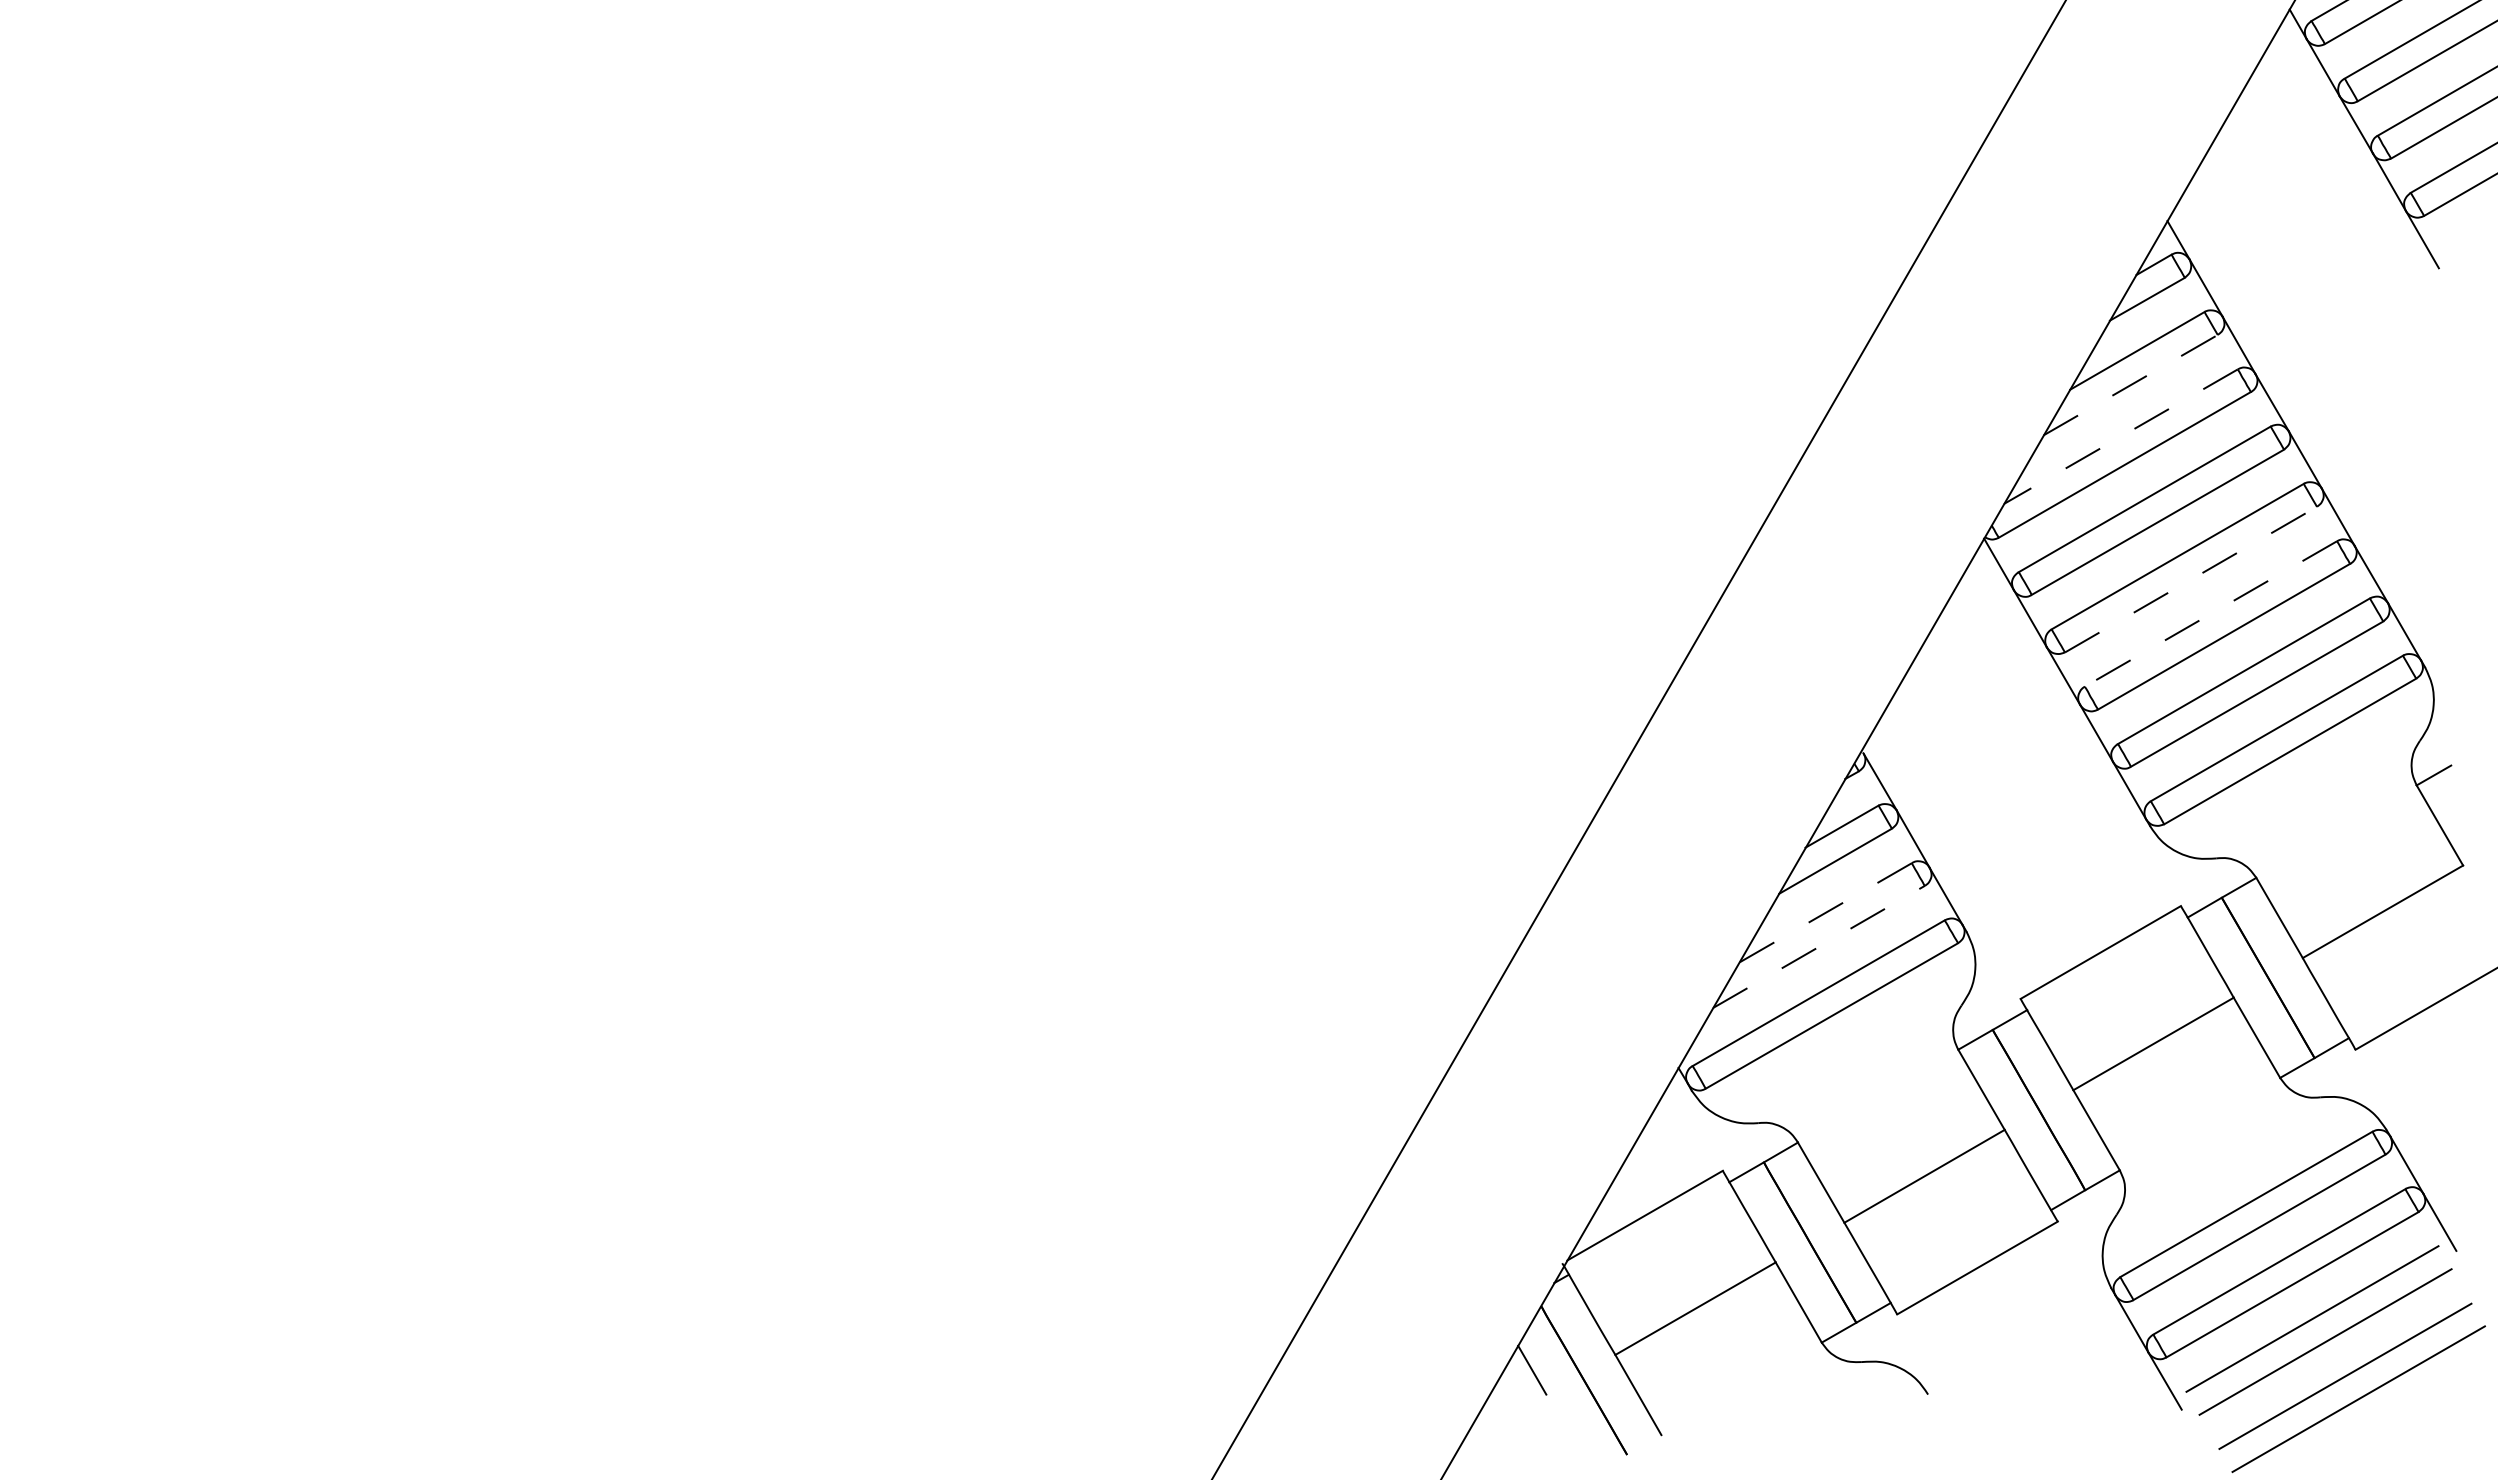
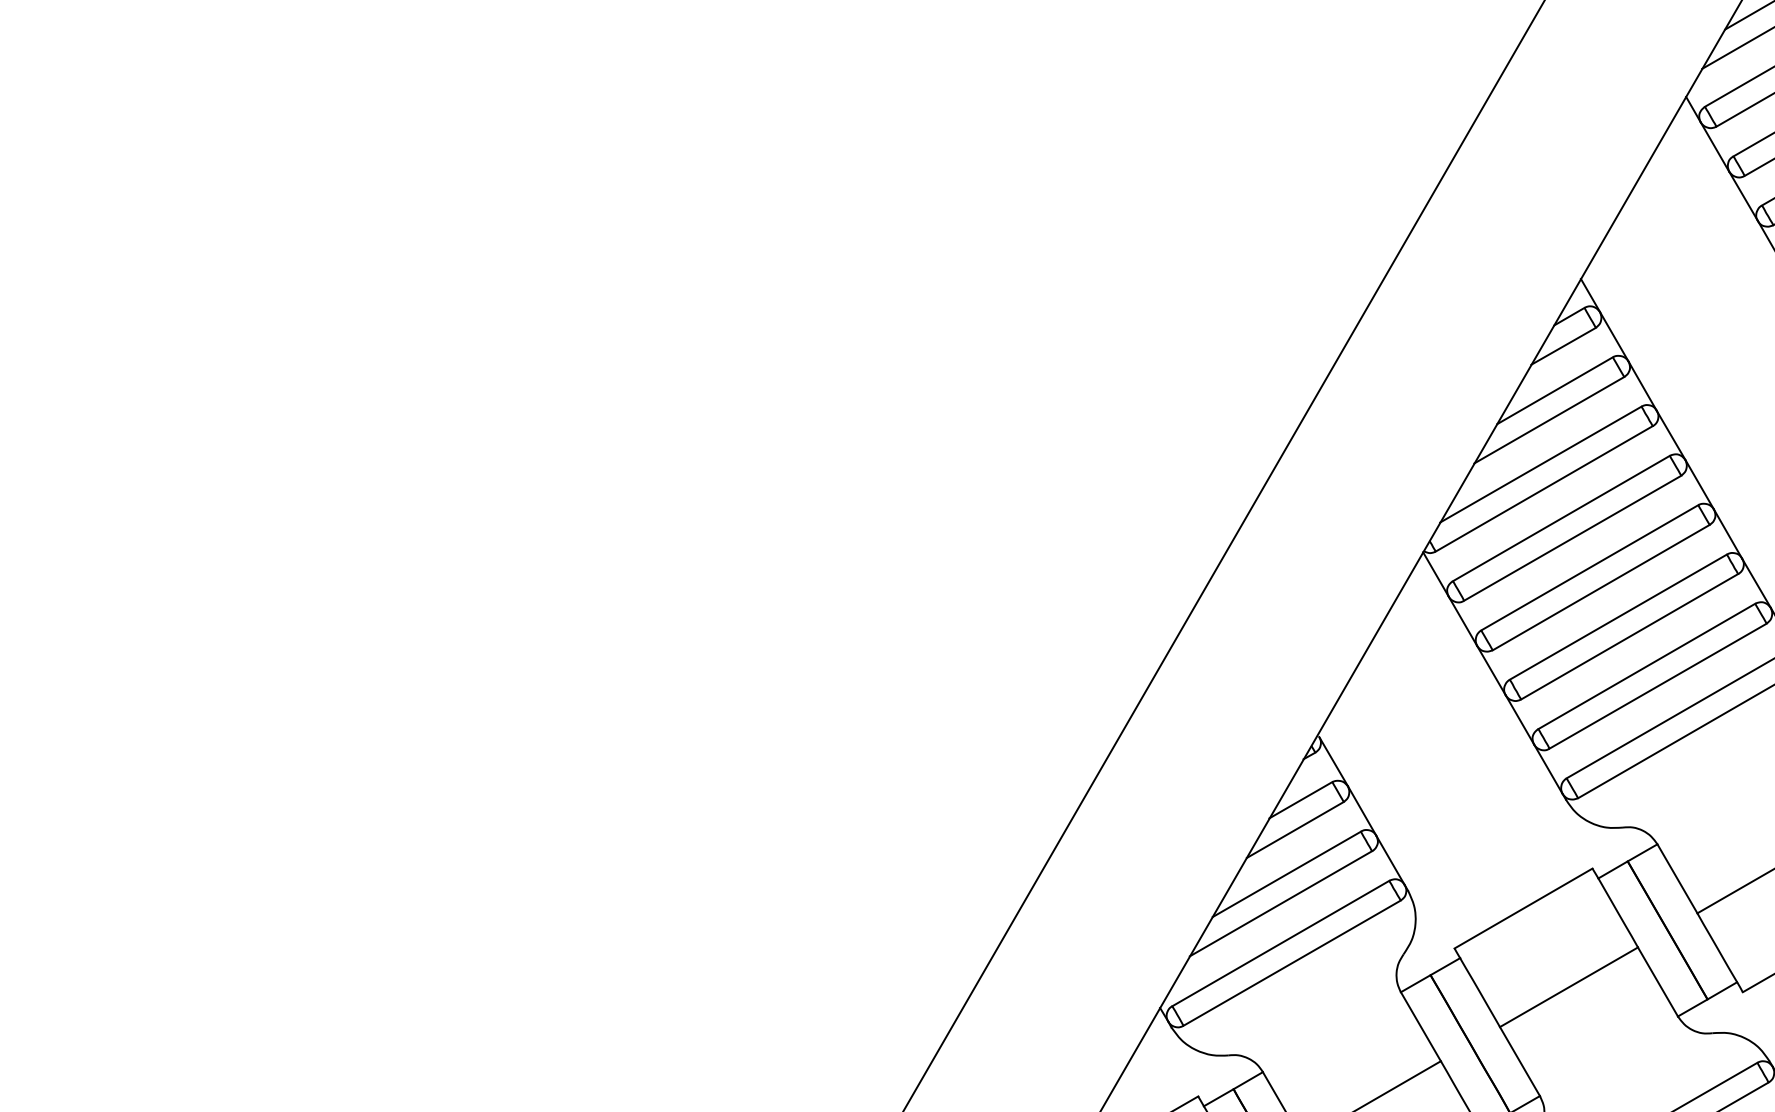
line: (2130, 385) -> (1549, 420), dashed -> solid
line: (2120, 436) -> (1540, 464), dashed -> solid
line: (2191, 579) -> (1601, 587), dashed -> solid
line: (2210, 614) -> (1617, 617), dashed -> solid
line: (1825, 913) -> (1286, 874), dashed -> solid
line: (1819, 946) -> (1281, 903), dashed -> solid

